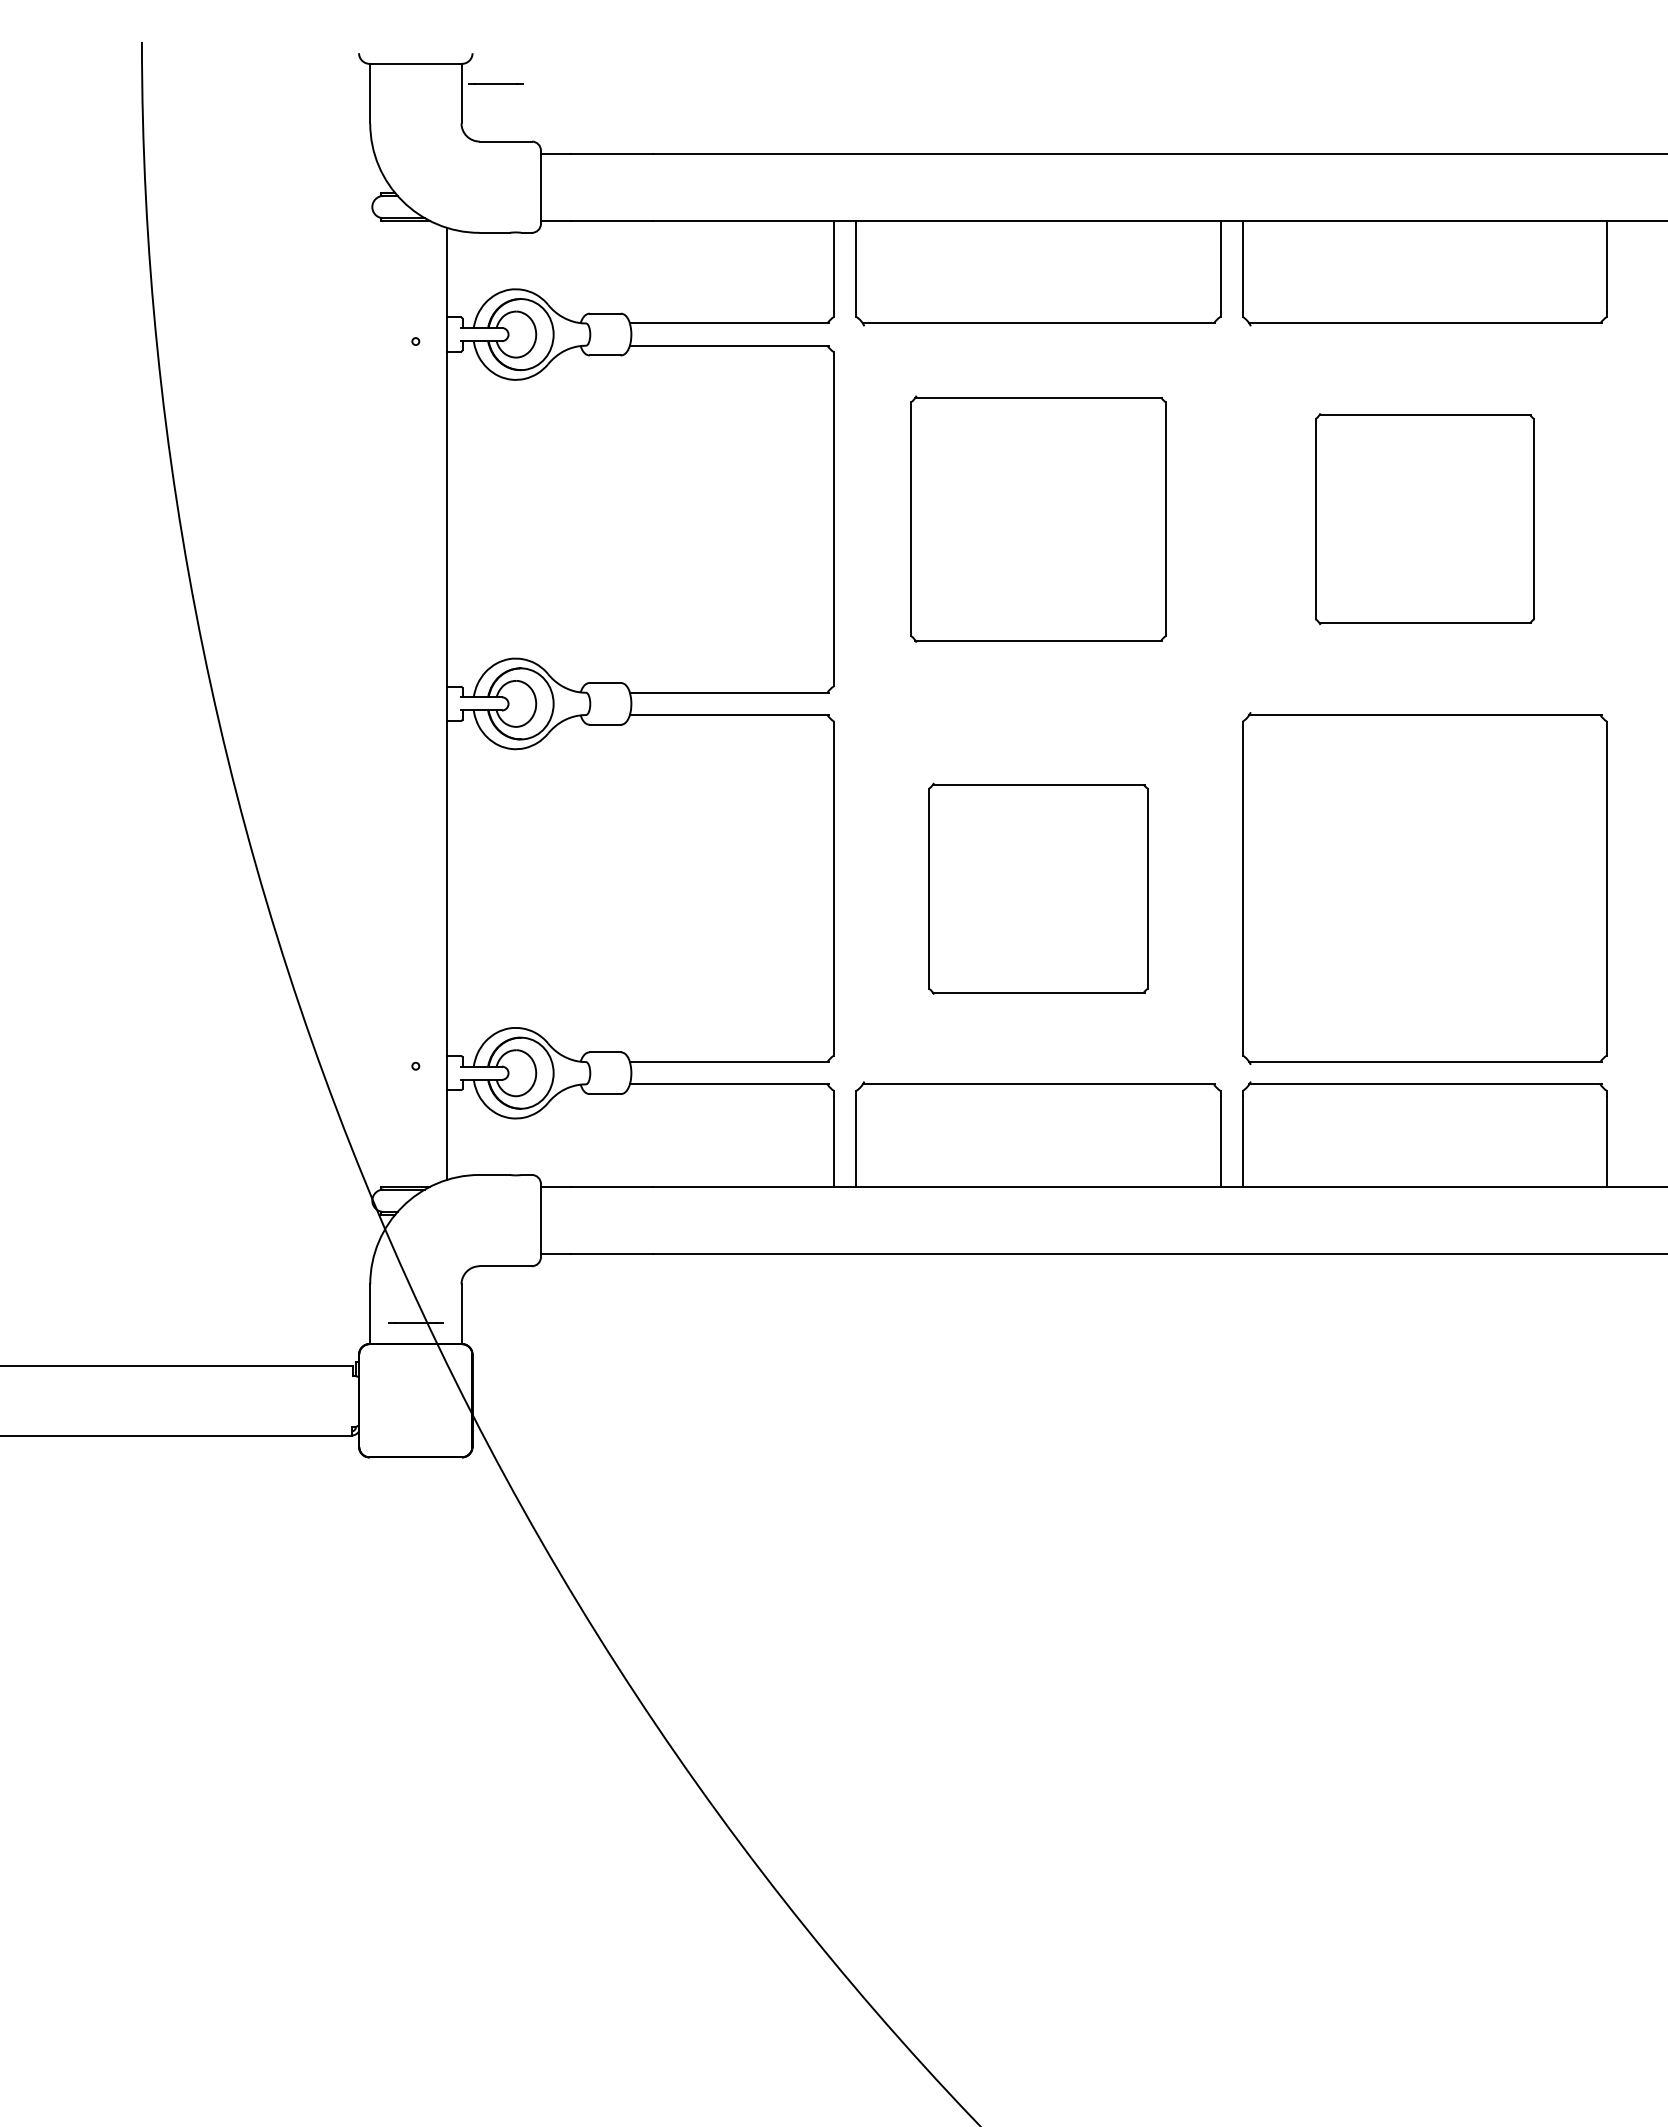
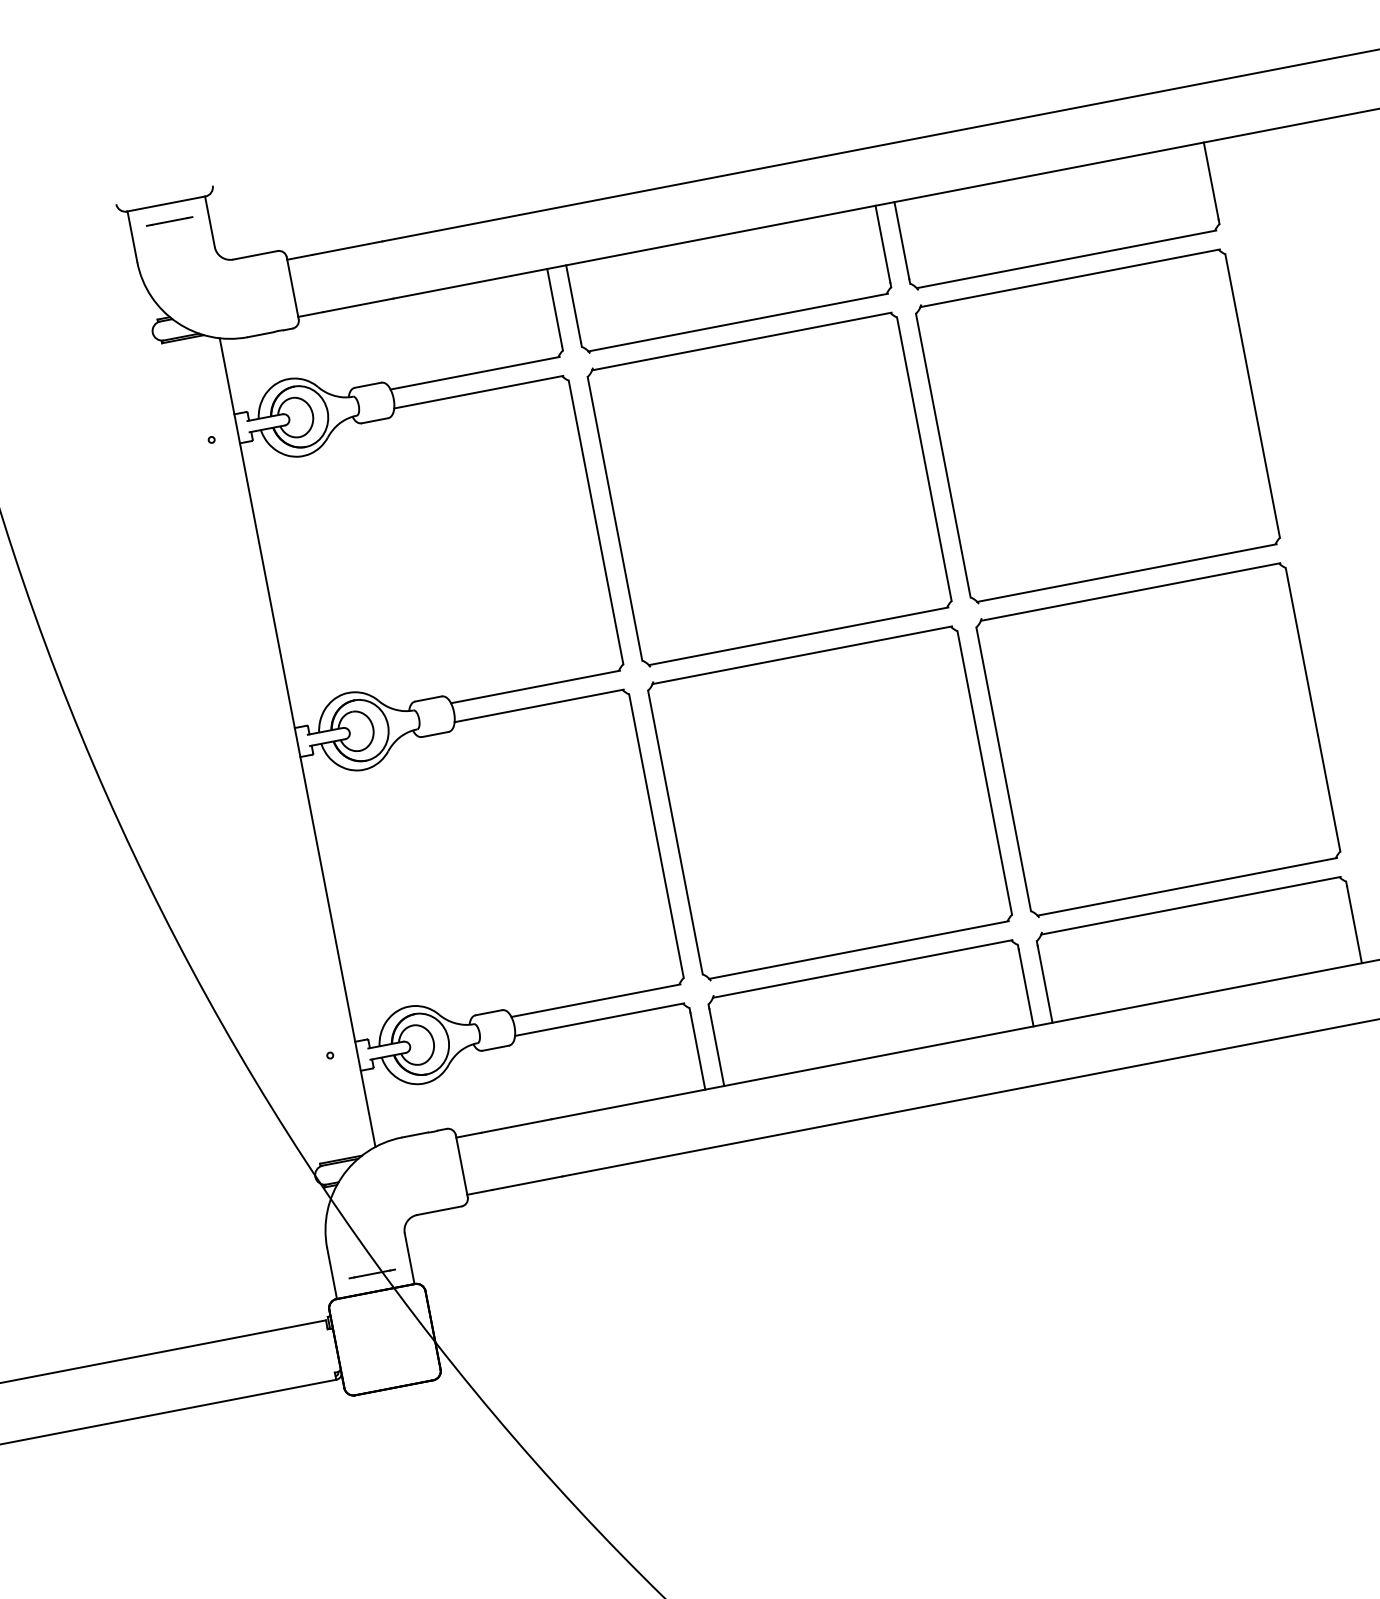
line: (495, 83) -> (169, 220), moved
part: (1038, 518) -> (769, 488), size x1.43
part: (1424, 518) -> (1097, 425), size x1.67
part: (1038, 888) -> (830, 802), size x1.67

